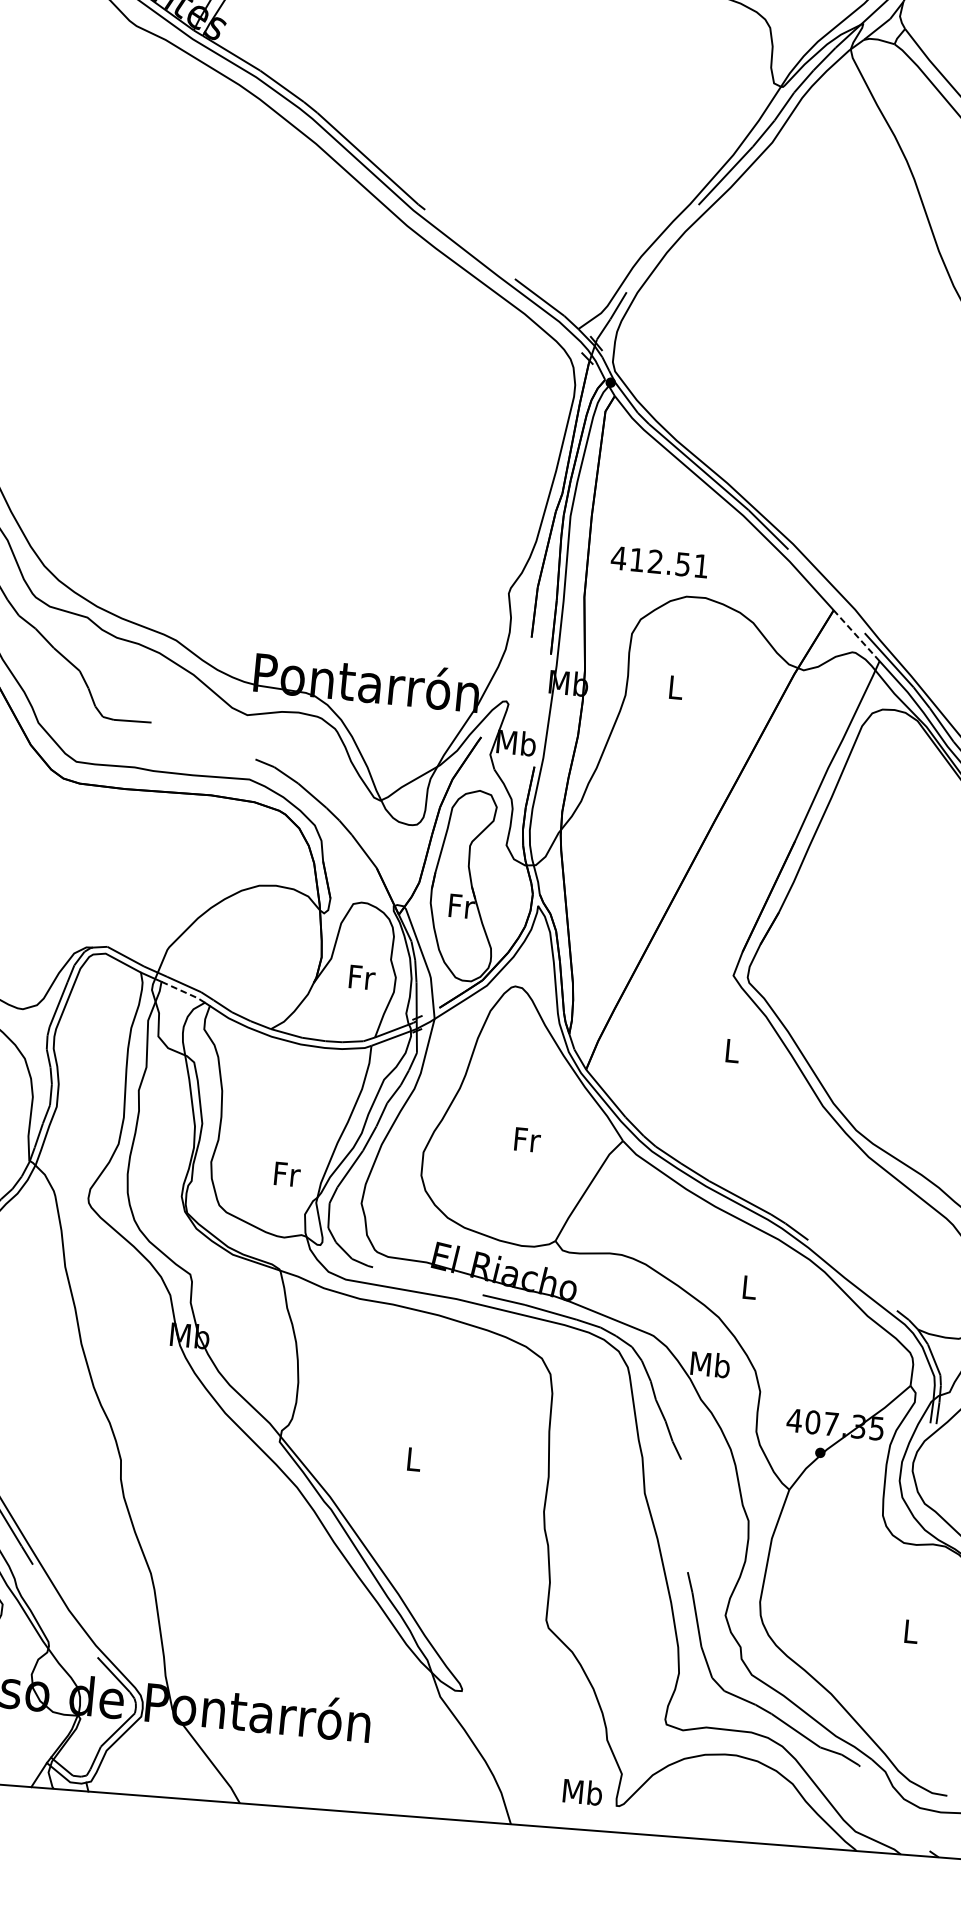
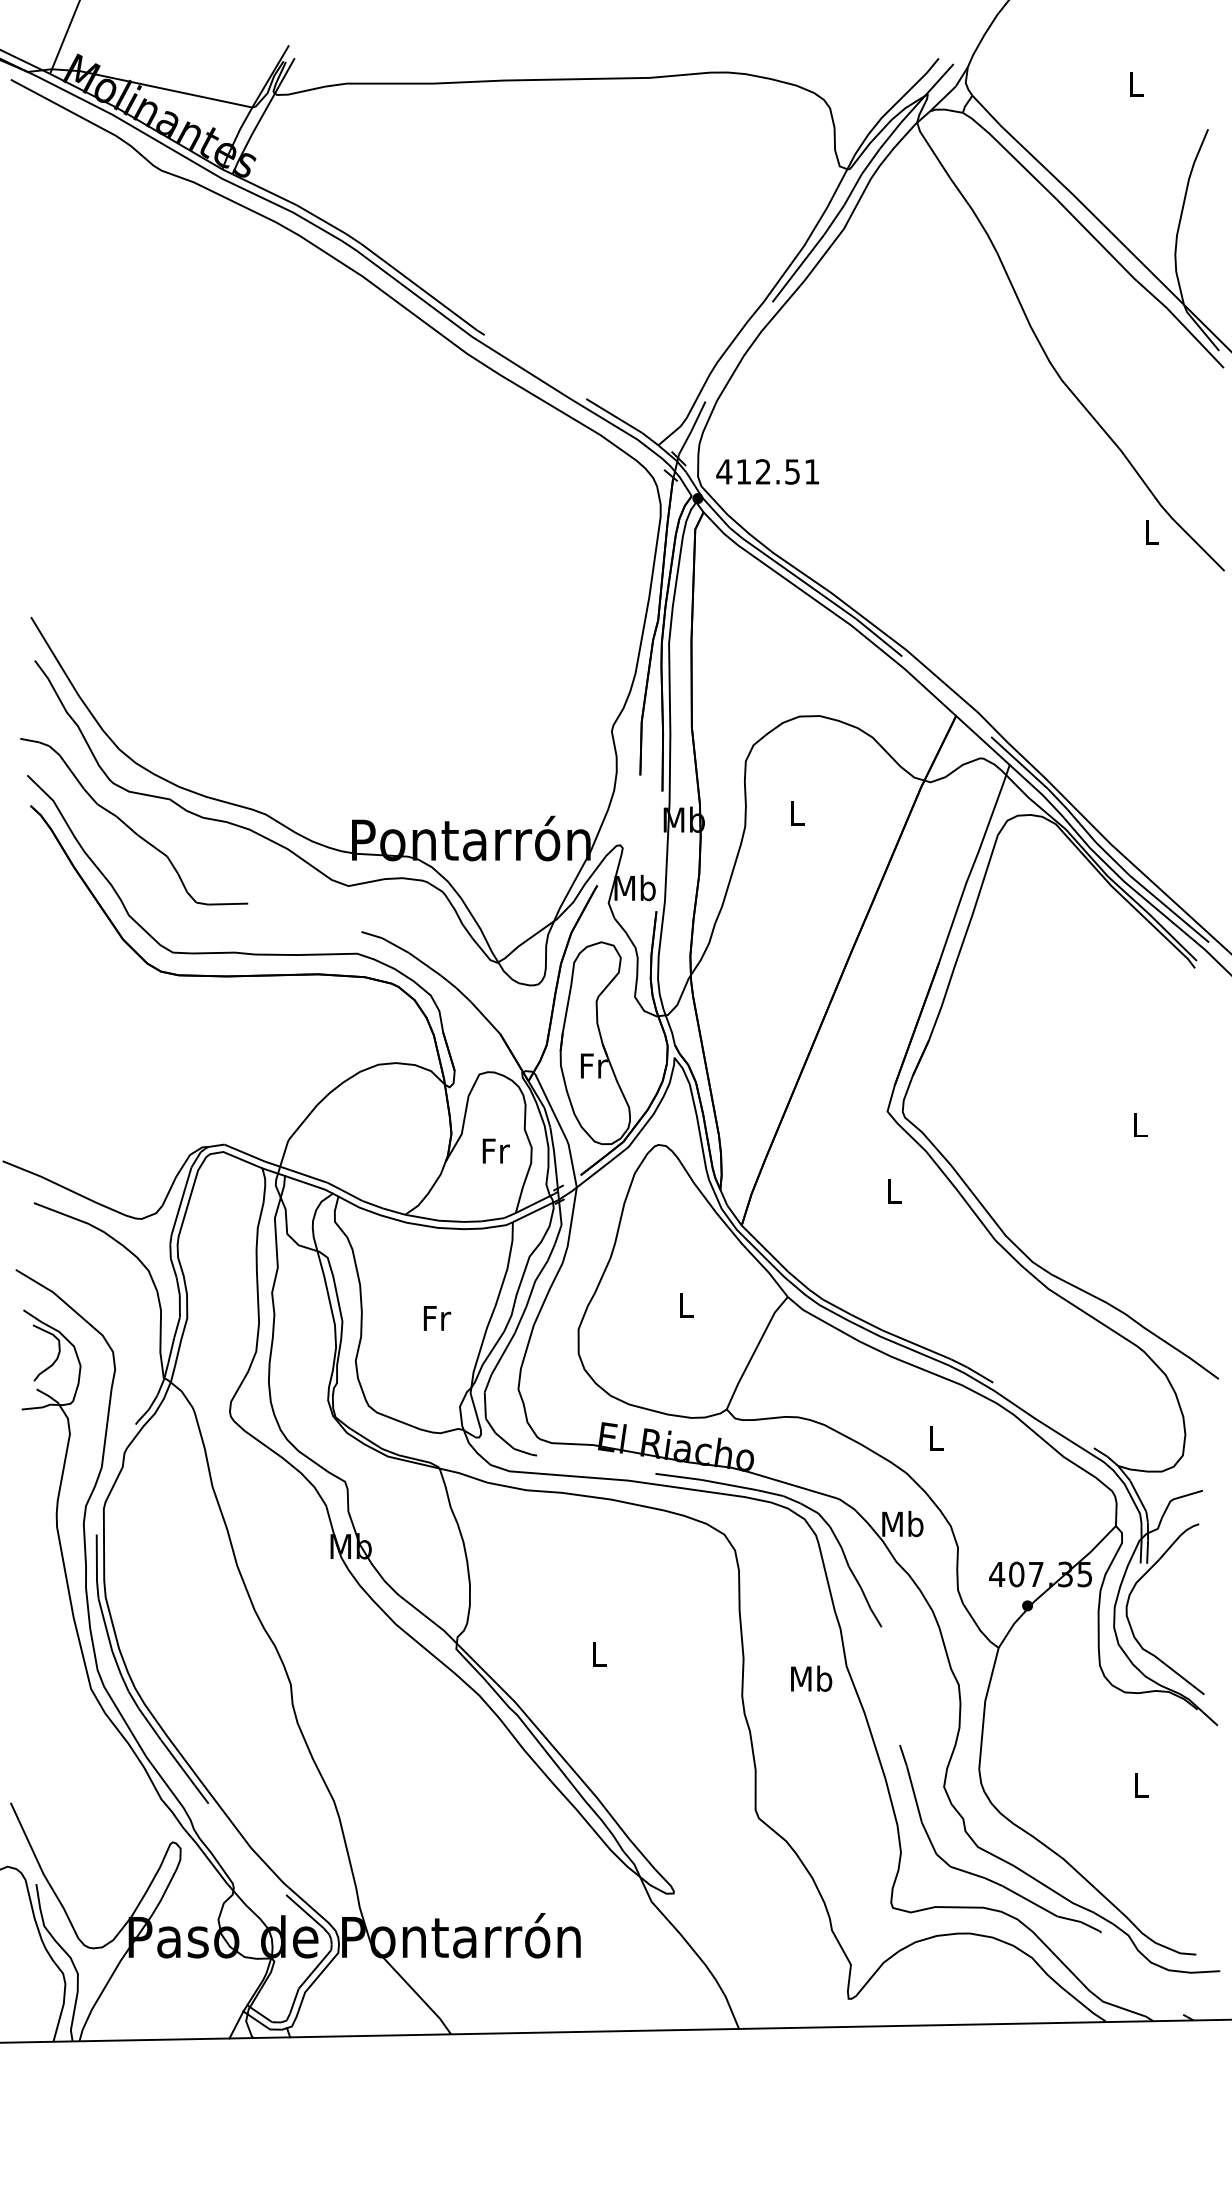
text: (659, 561) -> (767, 471), moved
line: (856, 635) -> (982, 740), dashed -> solid
line: (183, 992) -> (309, 1184), dashed -> solid
text: (527, 1139) -> (686, 1305), Fr -> L
text: (287, 1174) -> (437, 1318), moved
text: (582, 1791) -> (811, 1678), moved

